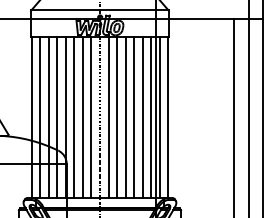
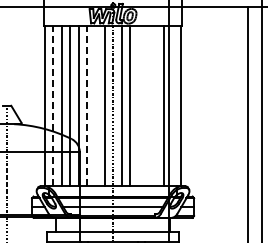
line: (40, 117) -> (53, 105), solid -> dashed
line: (74, 117) -> (87, 105), solid -> dashed
line: (82, 117) -> (95, 105), removed
line: (125, 117) -> (138, 105), removed
line: (134, 117) -> (147, 105), removed
line: (142, 117) -> (155, 105), removed
line: (159, 117) -> (172, 105), removed

